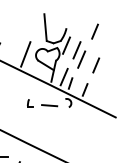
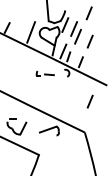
part: (42, 103) -> (45, 73), size x0.7
line: (95, 136) -> (89, 101), added

